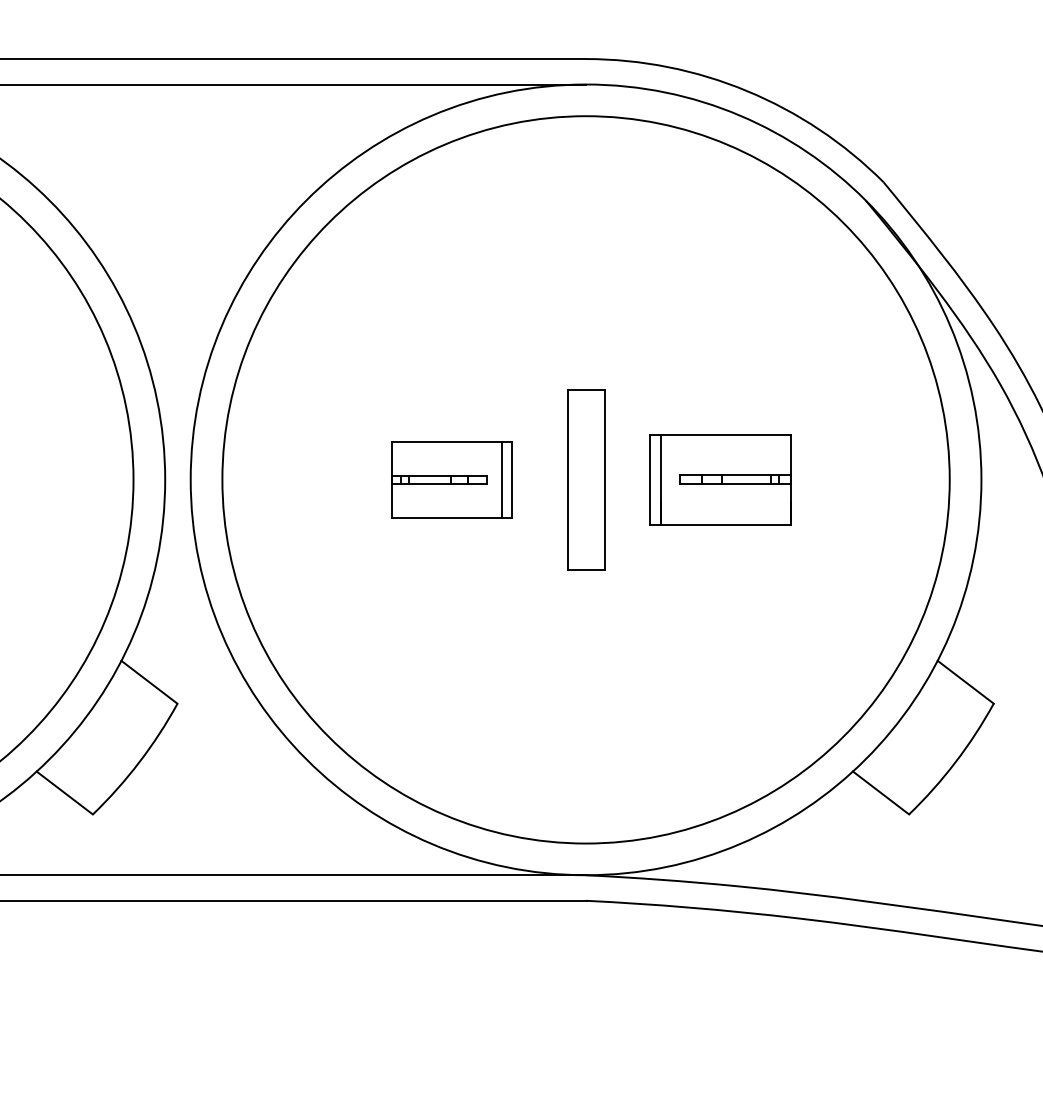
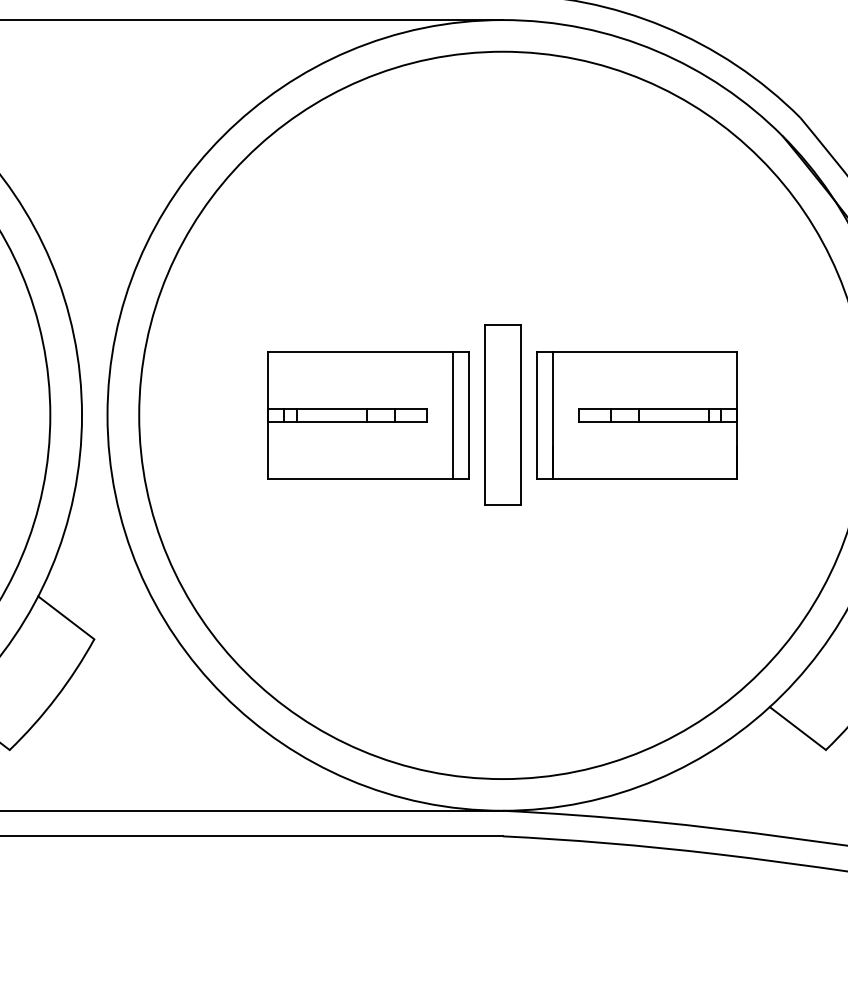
part: (451, 479) -> (368, 415), size x1.67
part: (720, 479) -> (637, 415), size x1.43

